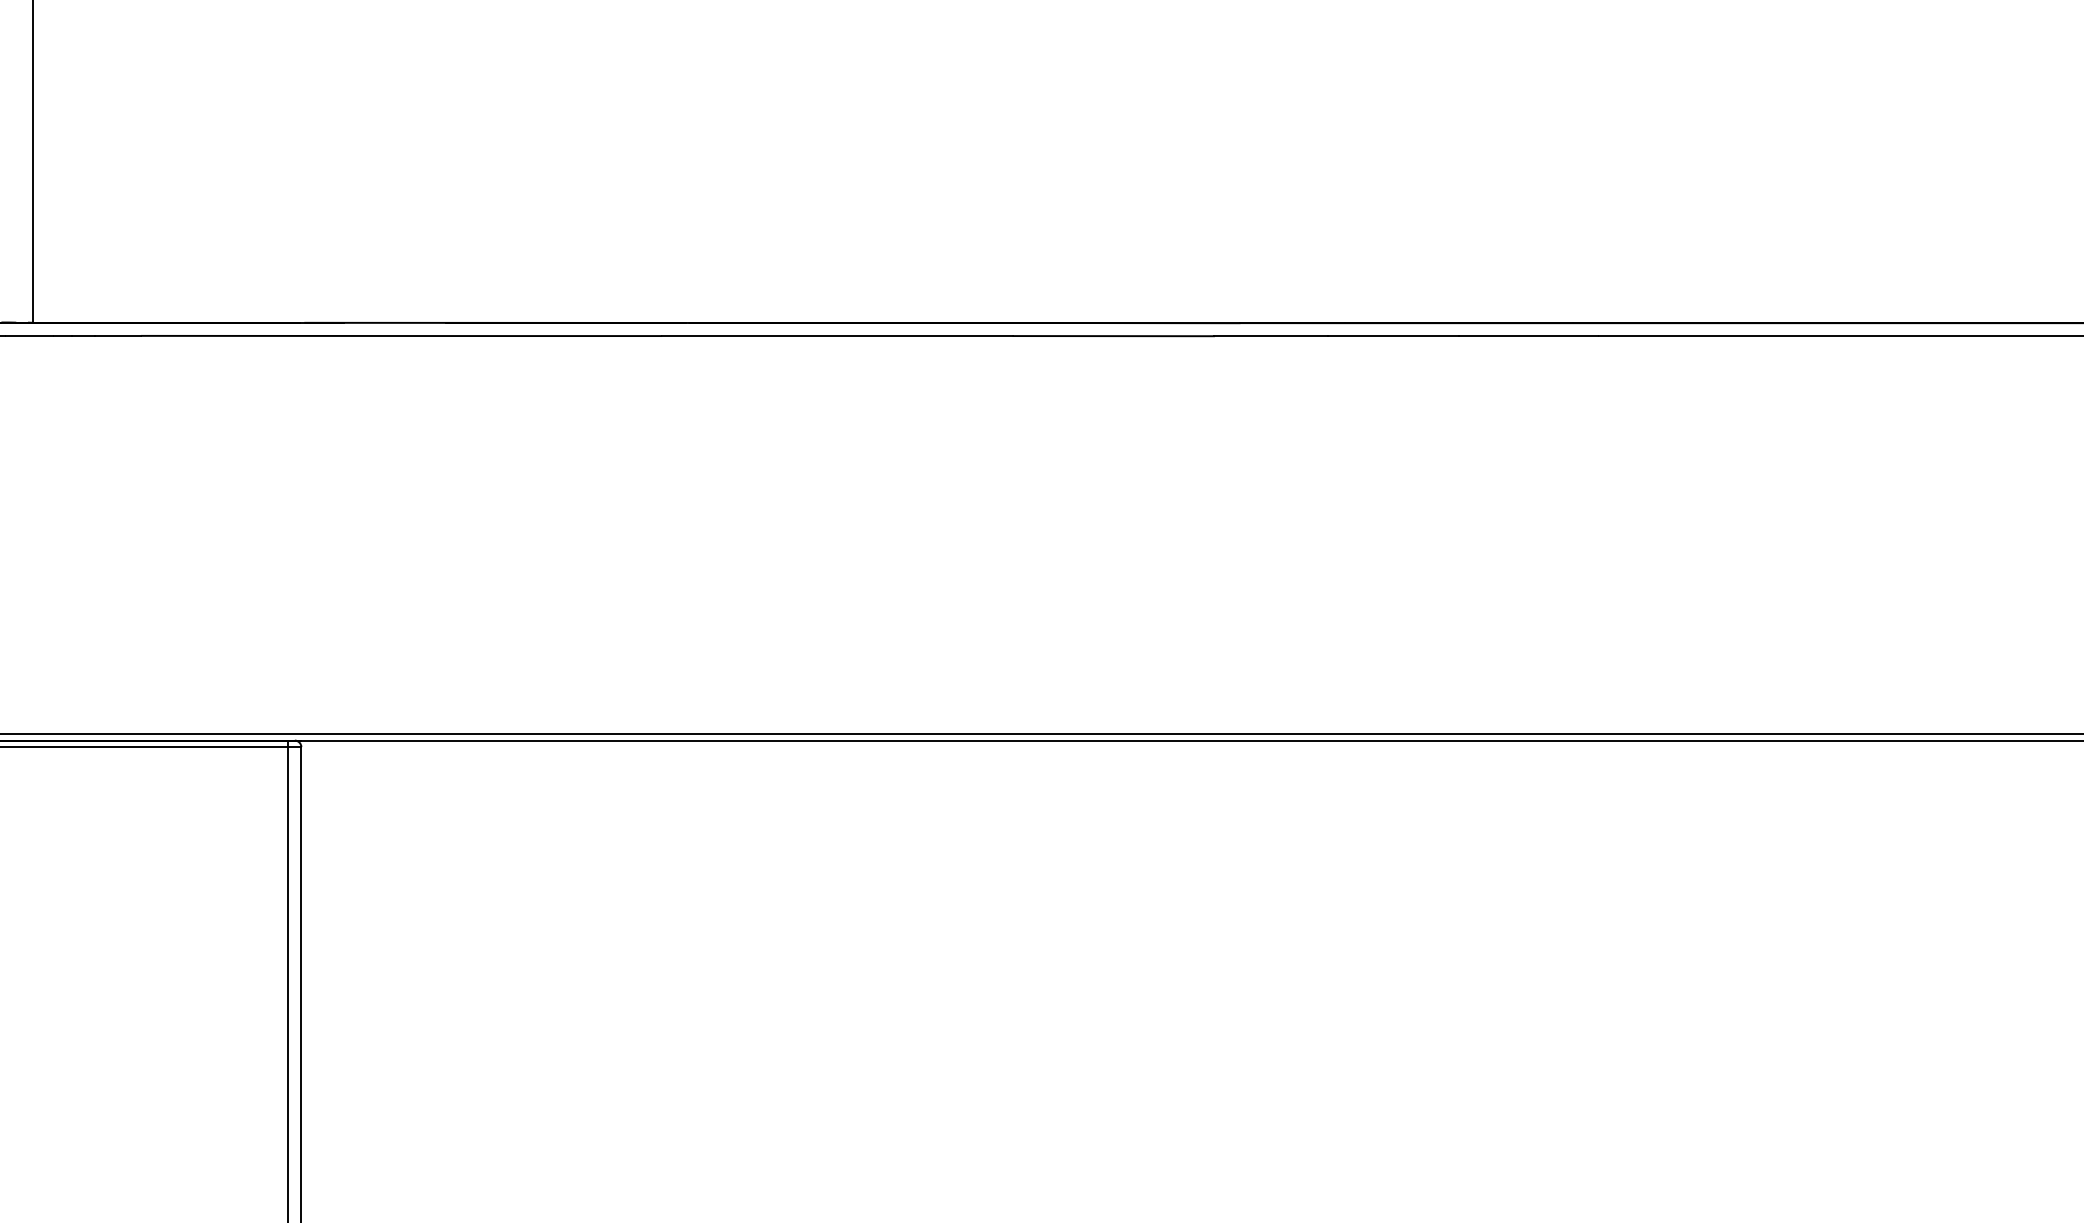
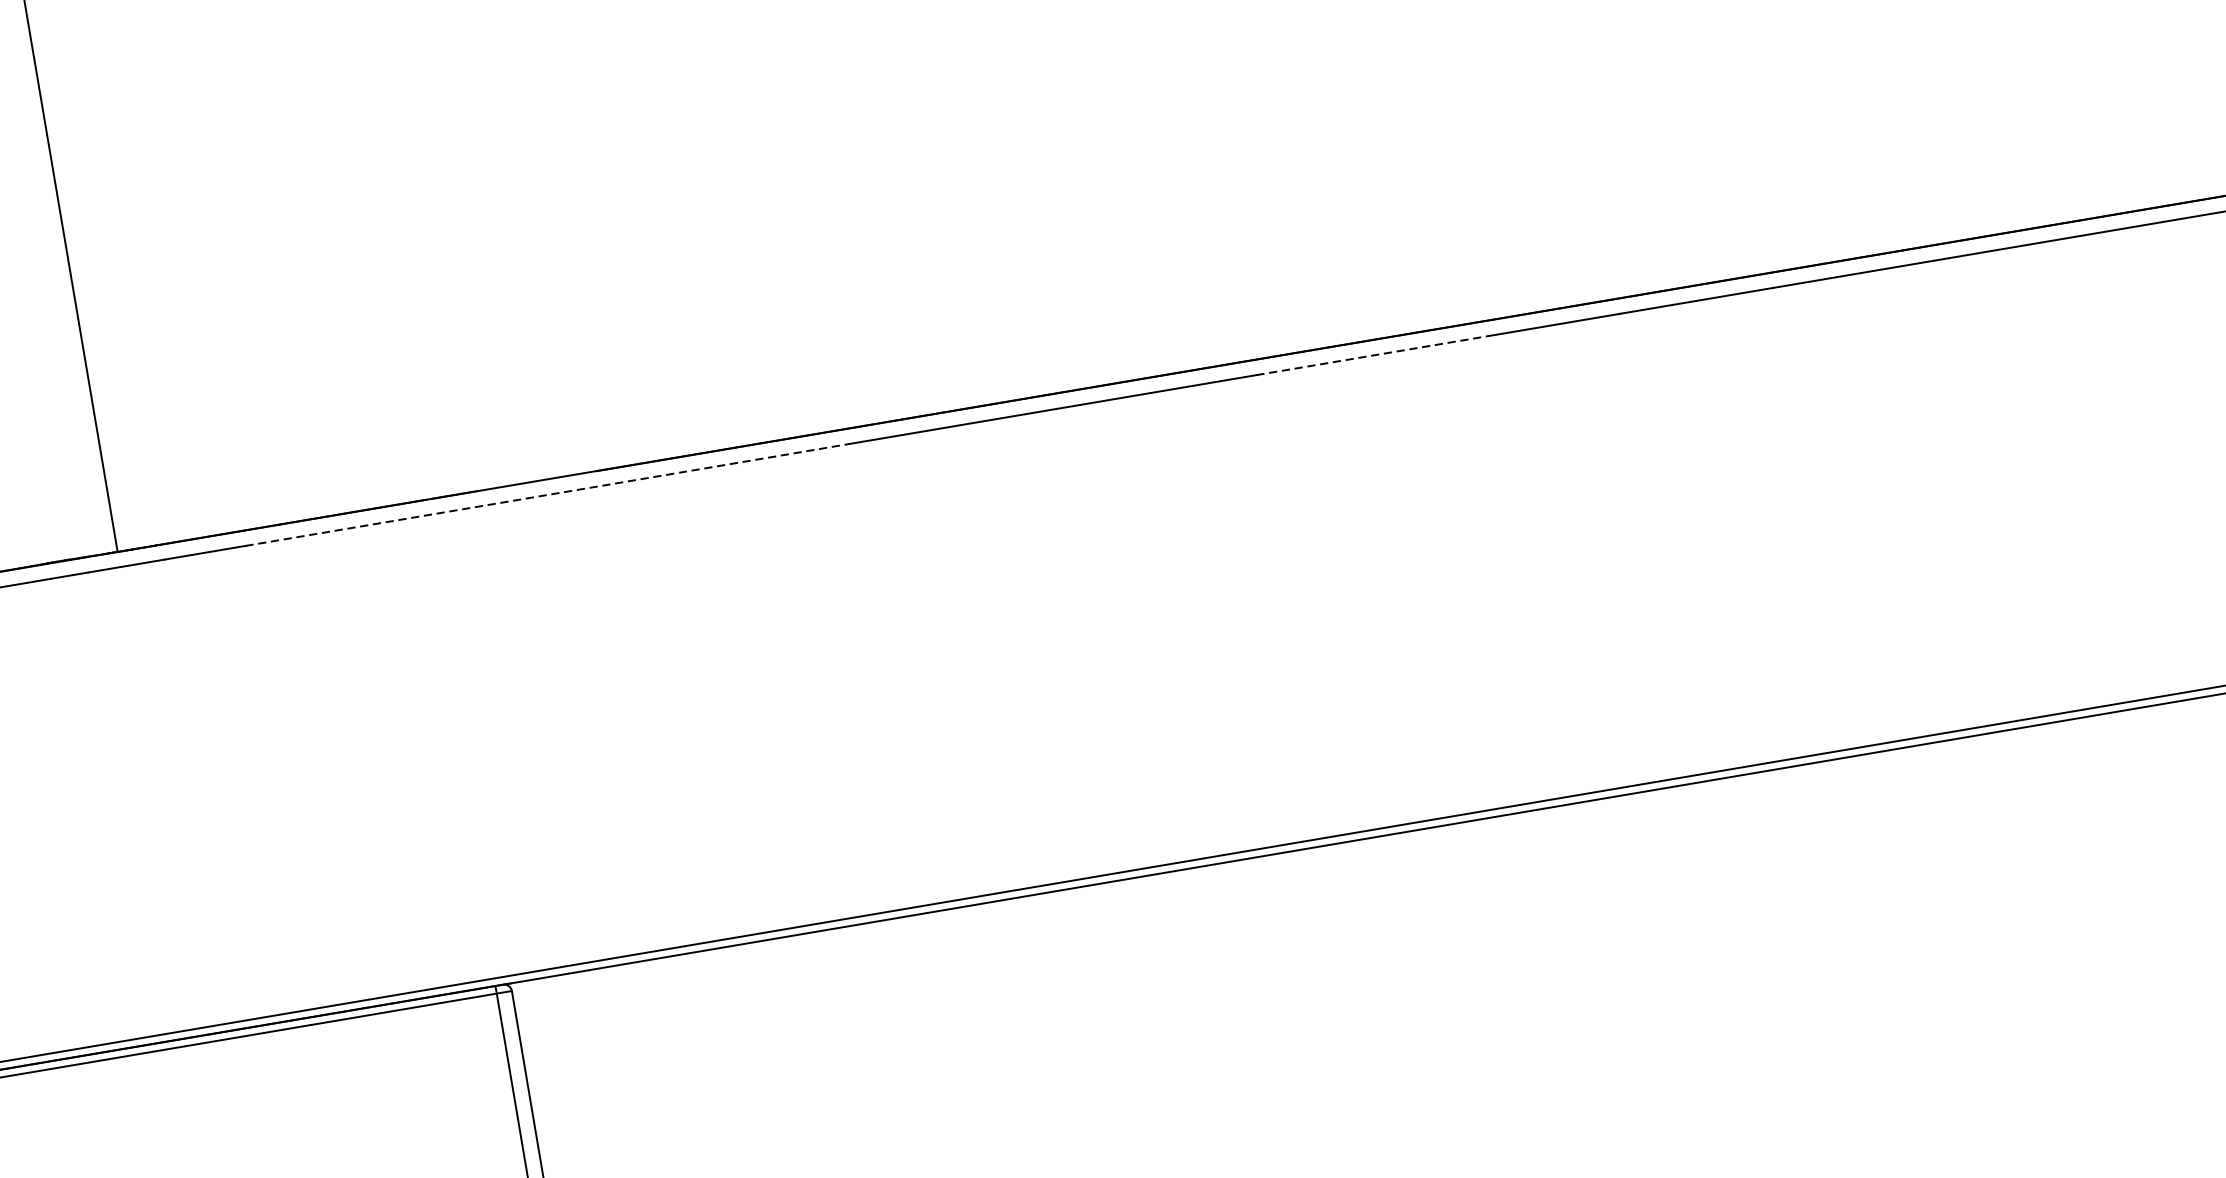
line: (402, 336) -> (548, 495), solid -> dashed
line: (1114, 336) -> (1373, 355), solid -> dashed

